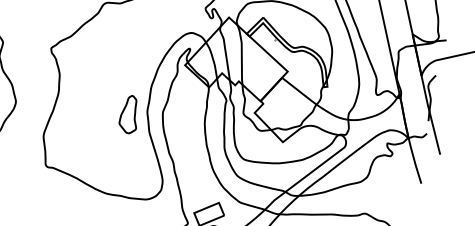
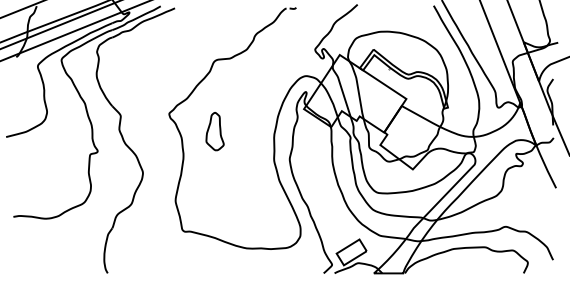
part: (129, 114) -> (214, 131), moved

